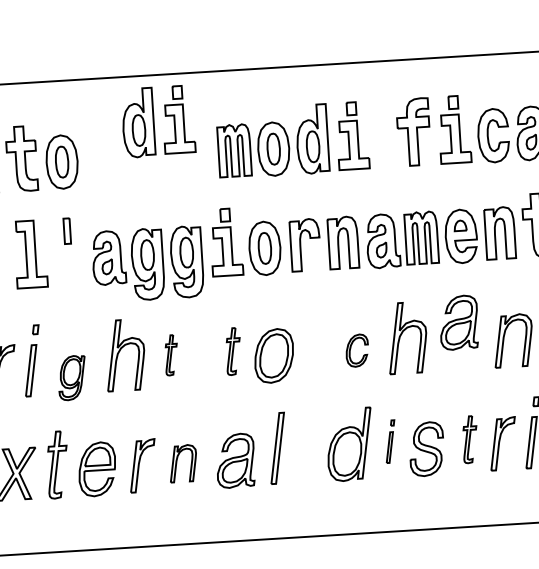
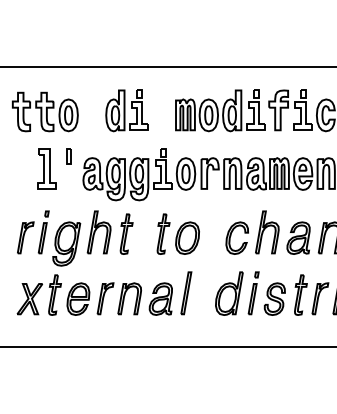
part: (156, 121) -> (126, 110), moved
part: (292, 139) -> (220, 110), moved
part: (458, 321) -> (298, 237), moved
part: (356, 349) -> (236, 237), size x1.67
part: (233, 350) -> (163, 233), size x1.43
part: (171, 354) -> (126, 233), size x1.67
part: (71, 377) -> (66, 243), size x1.67
part: (469, 438) -> (300, 294), size x1.43
part: (390, 441) -> (253, 293), size x1.67
part: (182, 462) -> (129, 298), size x1.43

